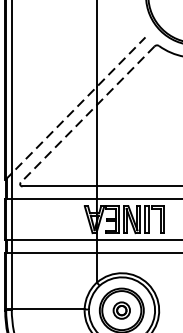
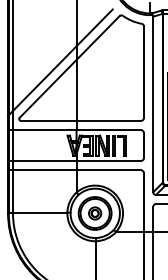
line: (75, 108) -> (60, 62), dashed -> solid
line: (87, 115) -> (69, 67), dashed -> solid

